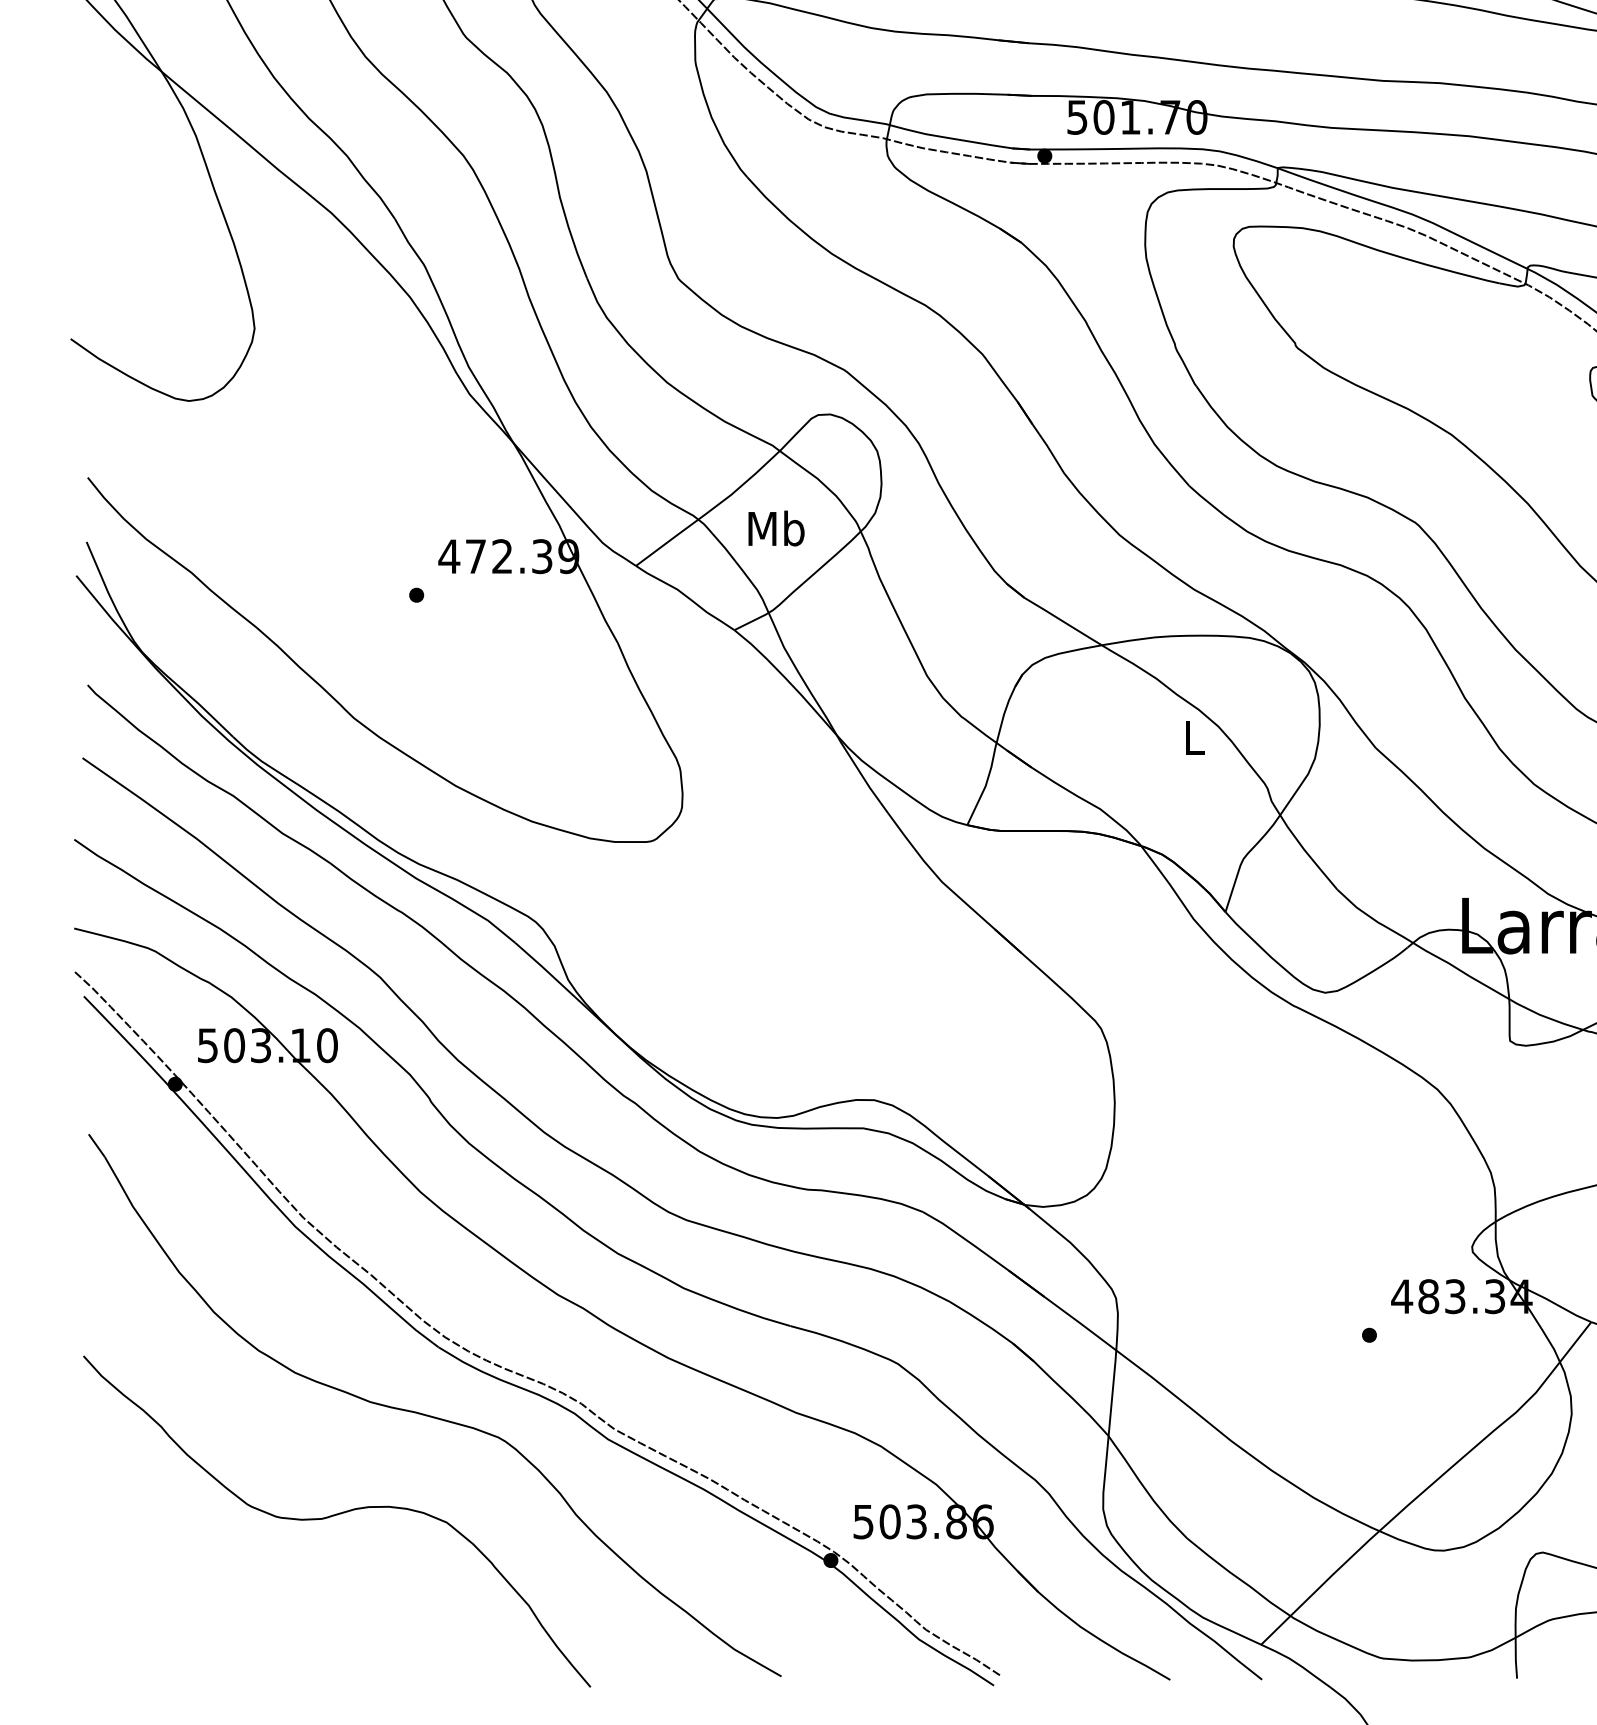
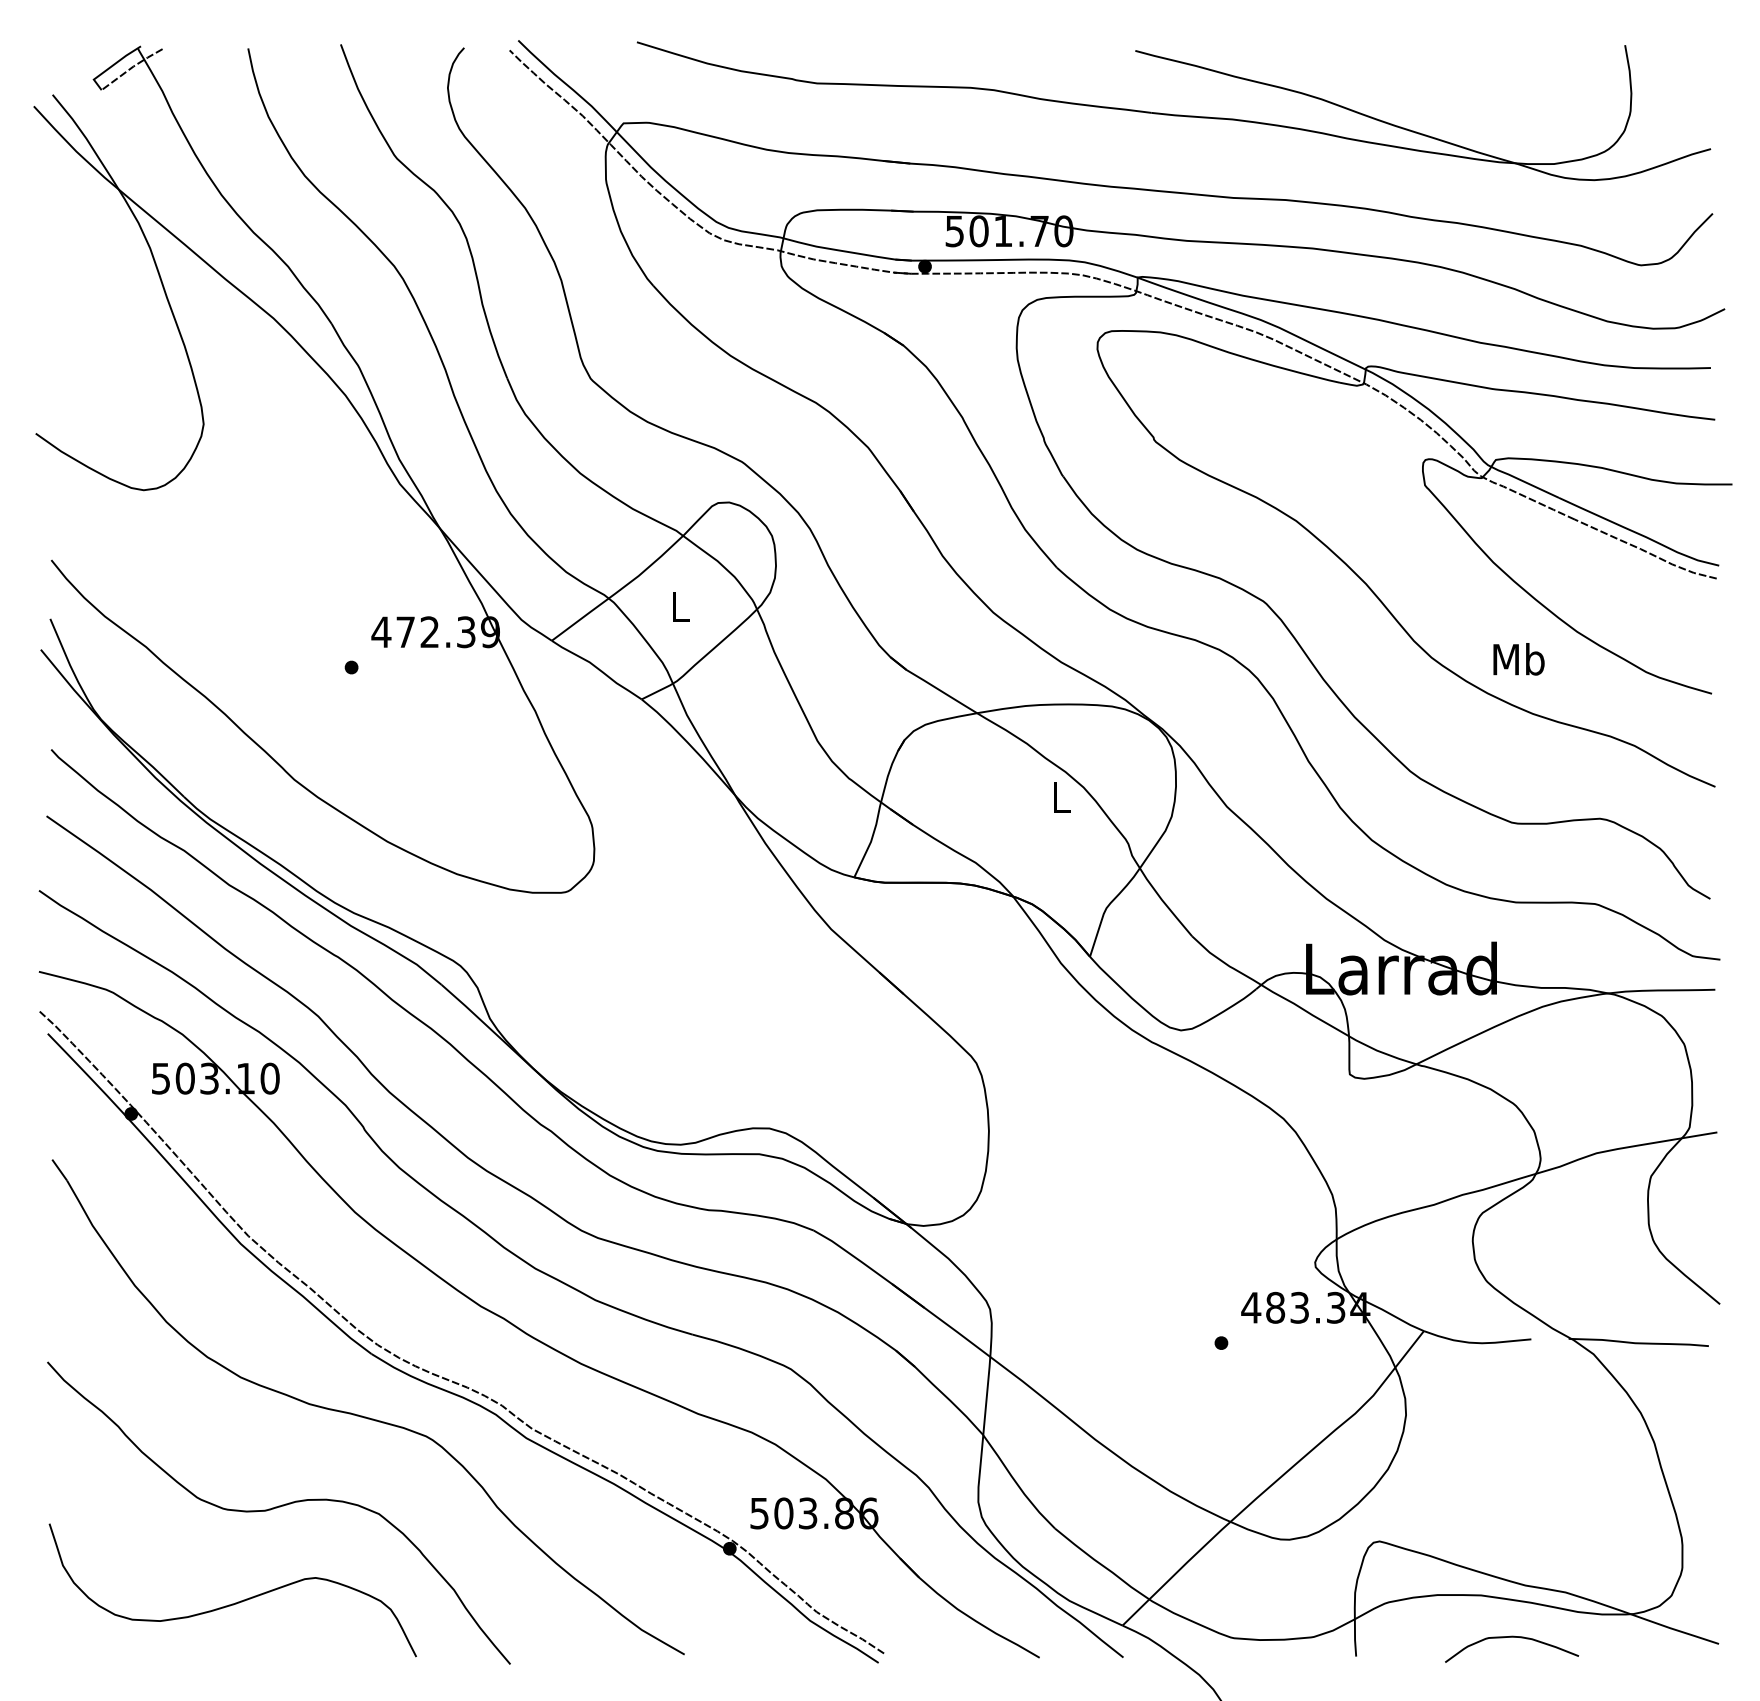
text: (775, 528) -> (679, 606), Mb -> L
curve: (289, 1619) -> (235, 1602), added

